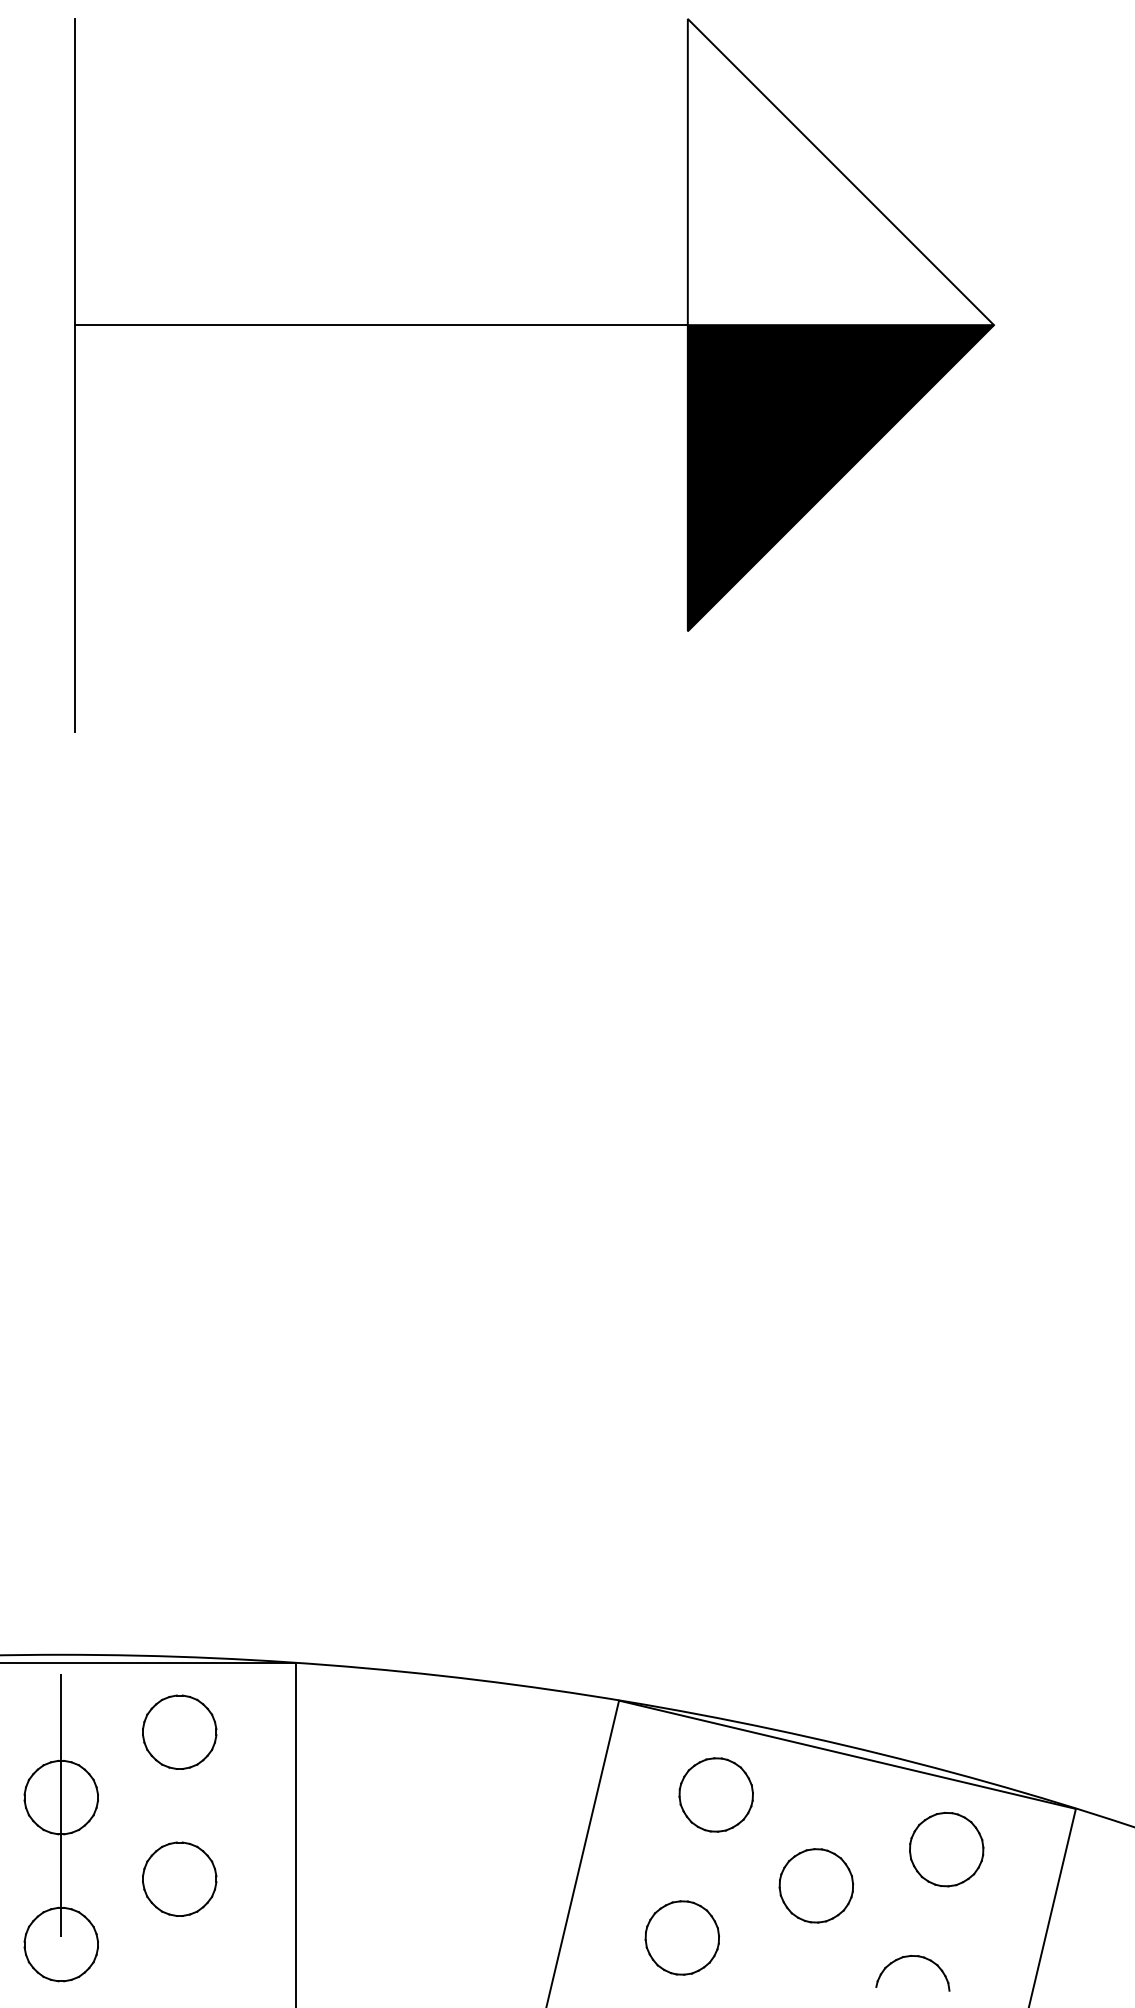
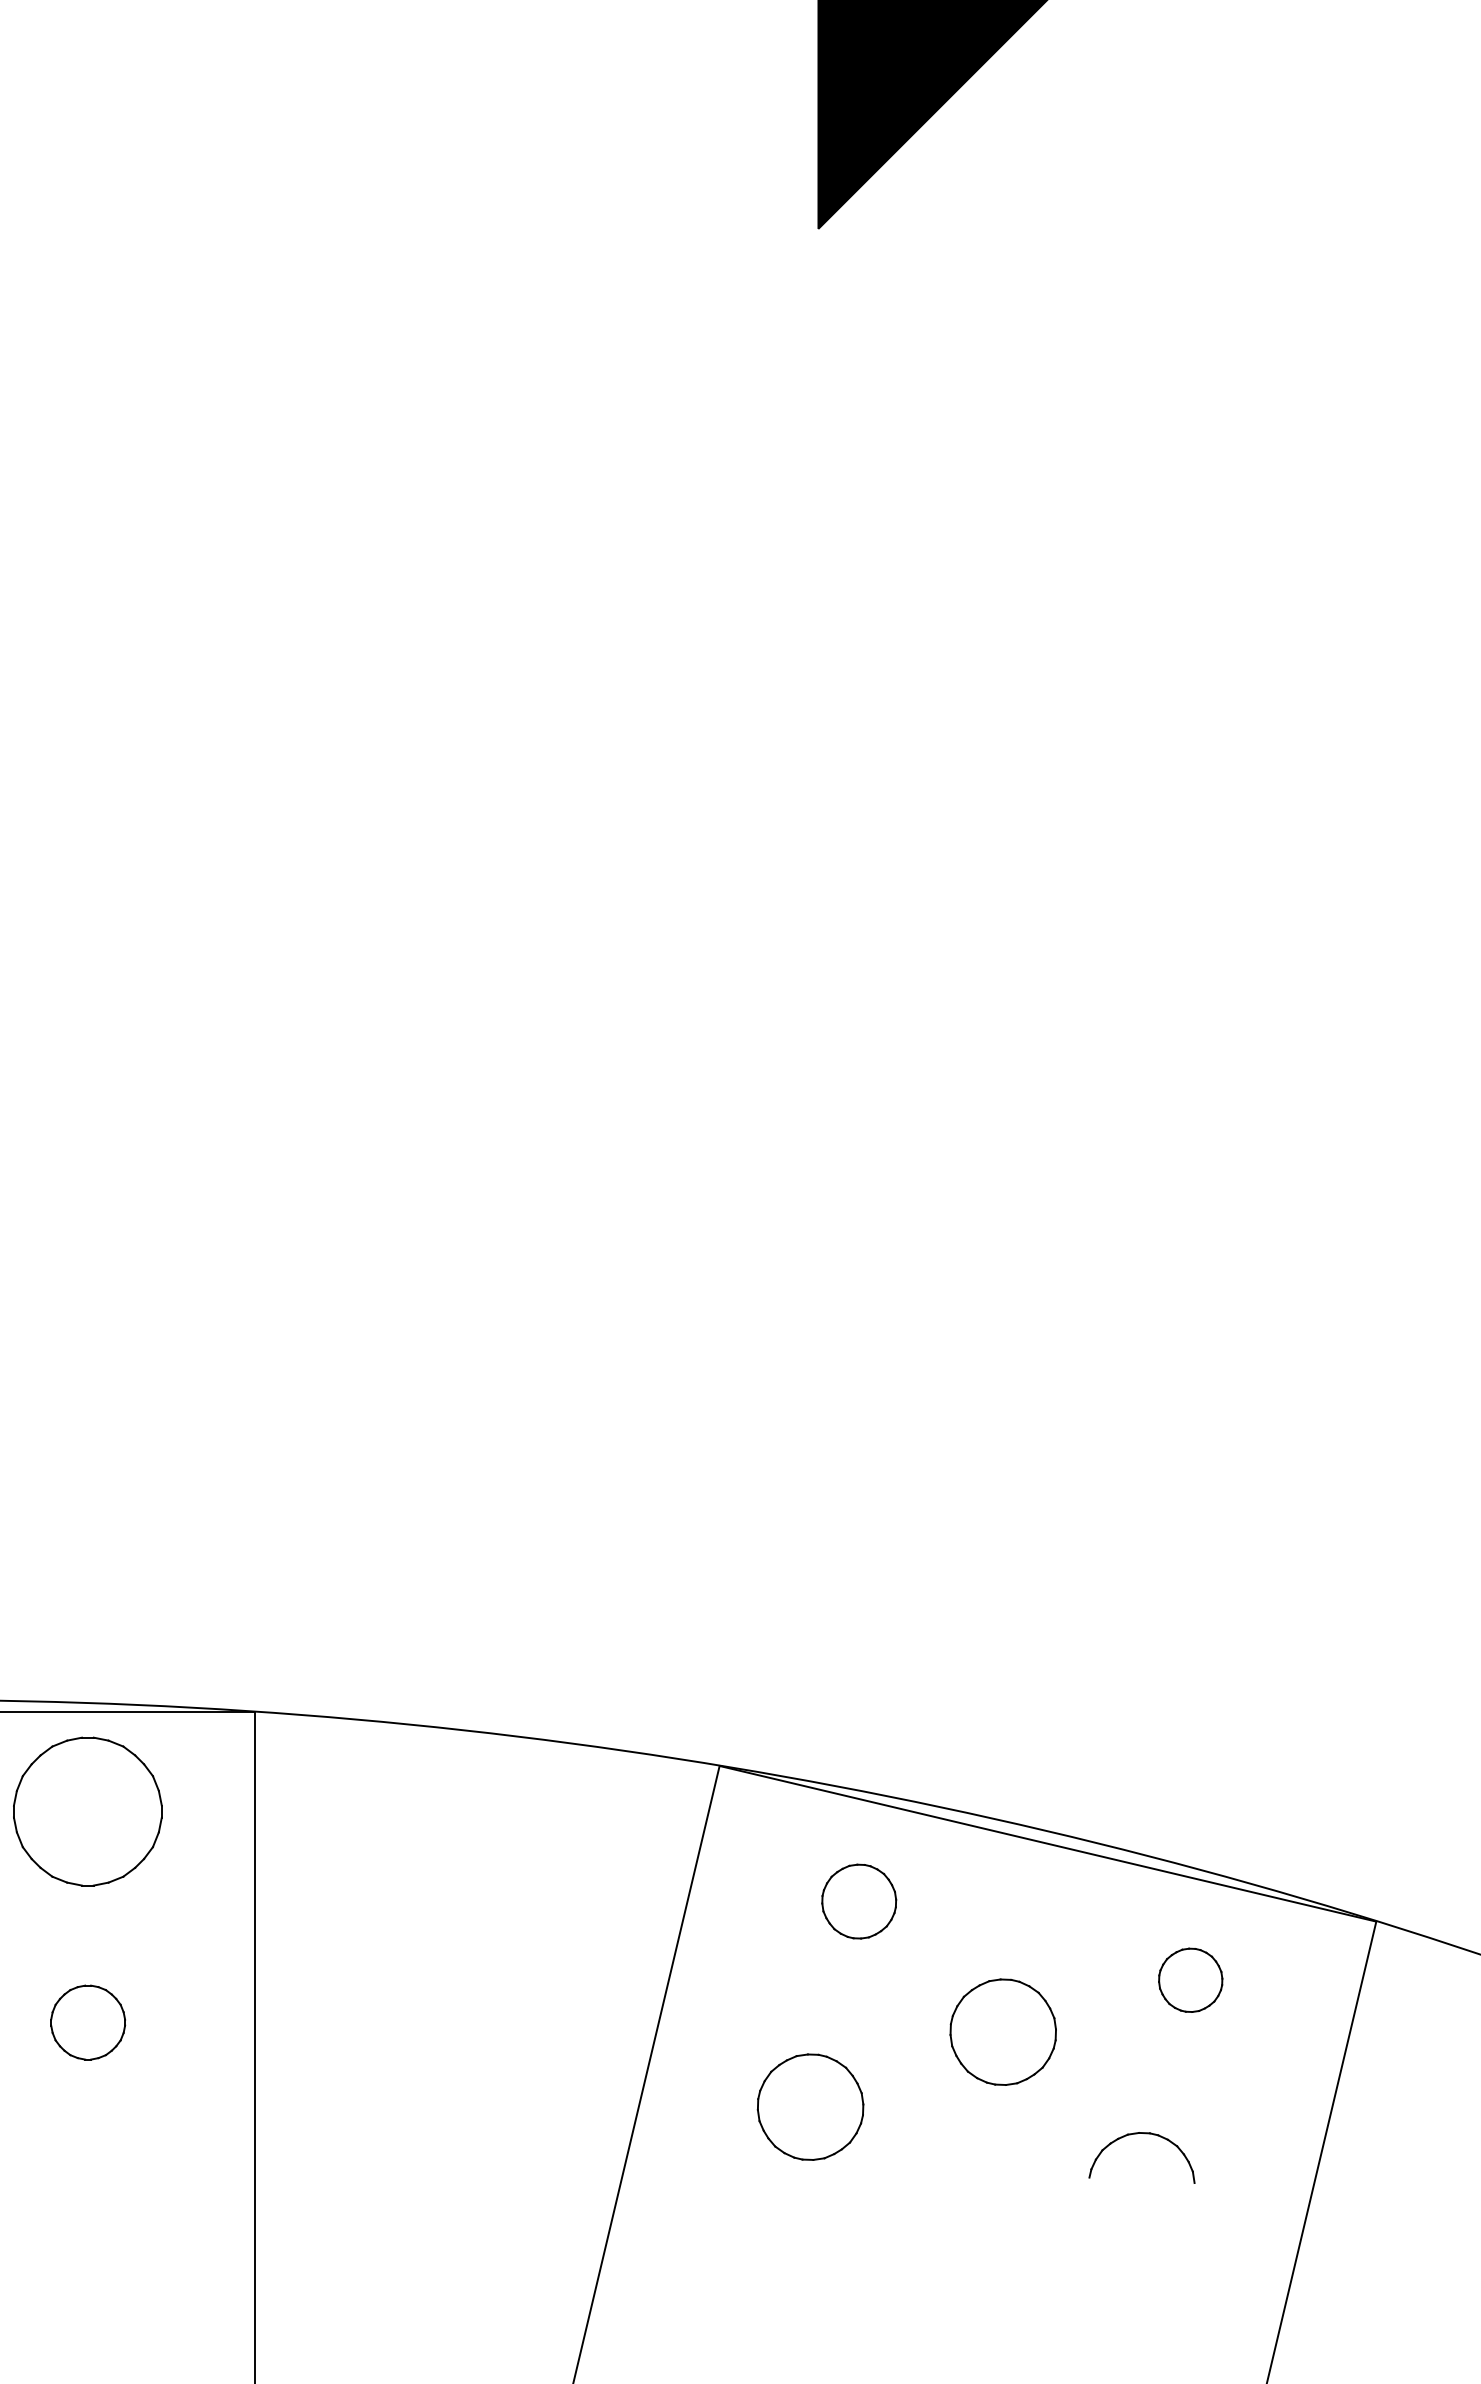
part: (179, 1731) -> (87, 1810), size x1.4
part: (715, 1794) -> (858, 1900), size x0.7
part: (946, 1849) -> (1190, 1979), size x0.6
part: (179, 1878) -> (87, 2021), size x0.7

